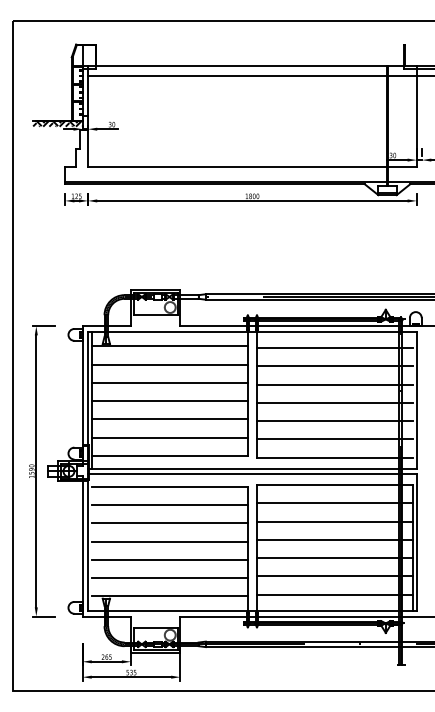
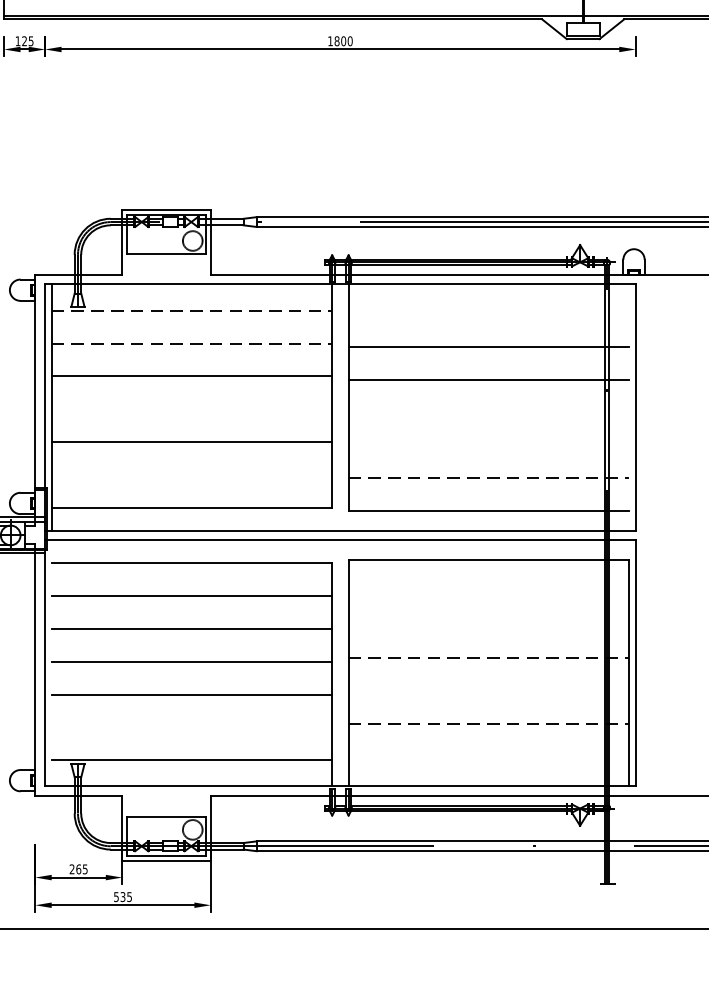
line: (170, 346) -> (193, 311), solid -> dashed
line: (334, 348) -> (487, 314), removed
line: (170, 364) -> (193, 343), solid -> dashed
line: (169, 401) -> (191, 409), removed
line: (334, 402) -> (487, 411), removed
line: (334, 421) -> (487, 445), removed
line: (169, 437) -> (191, 474), removed
line: (335, 439) -> (489, 478), solid -> dashed
line: (334, 503) -> (487, 593), removed
line: (334, 521) -> (487, 625), removed
line: (335, 539) -> (489, 657), solid -> dashed
line: (334, 558) -> (487, 691), removed
line: (335, 576) -> (489, 724), solid -> dashed
line: (169, 578) -> (191, 727), removed
line: (334, 594) -> (487, 756), removed

